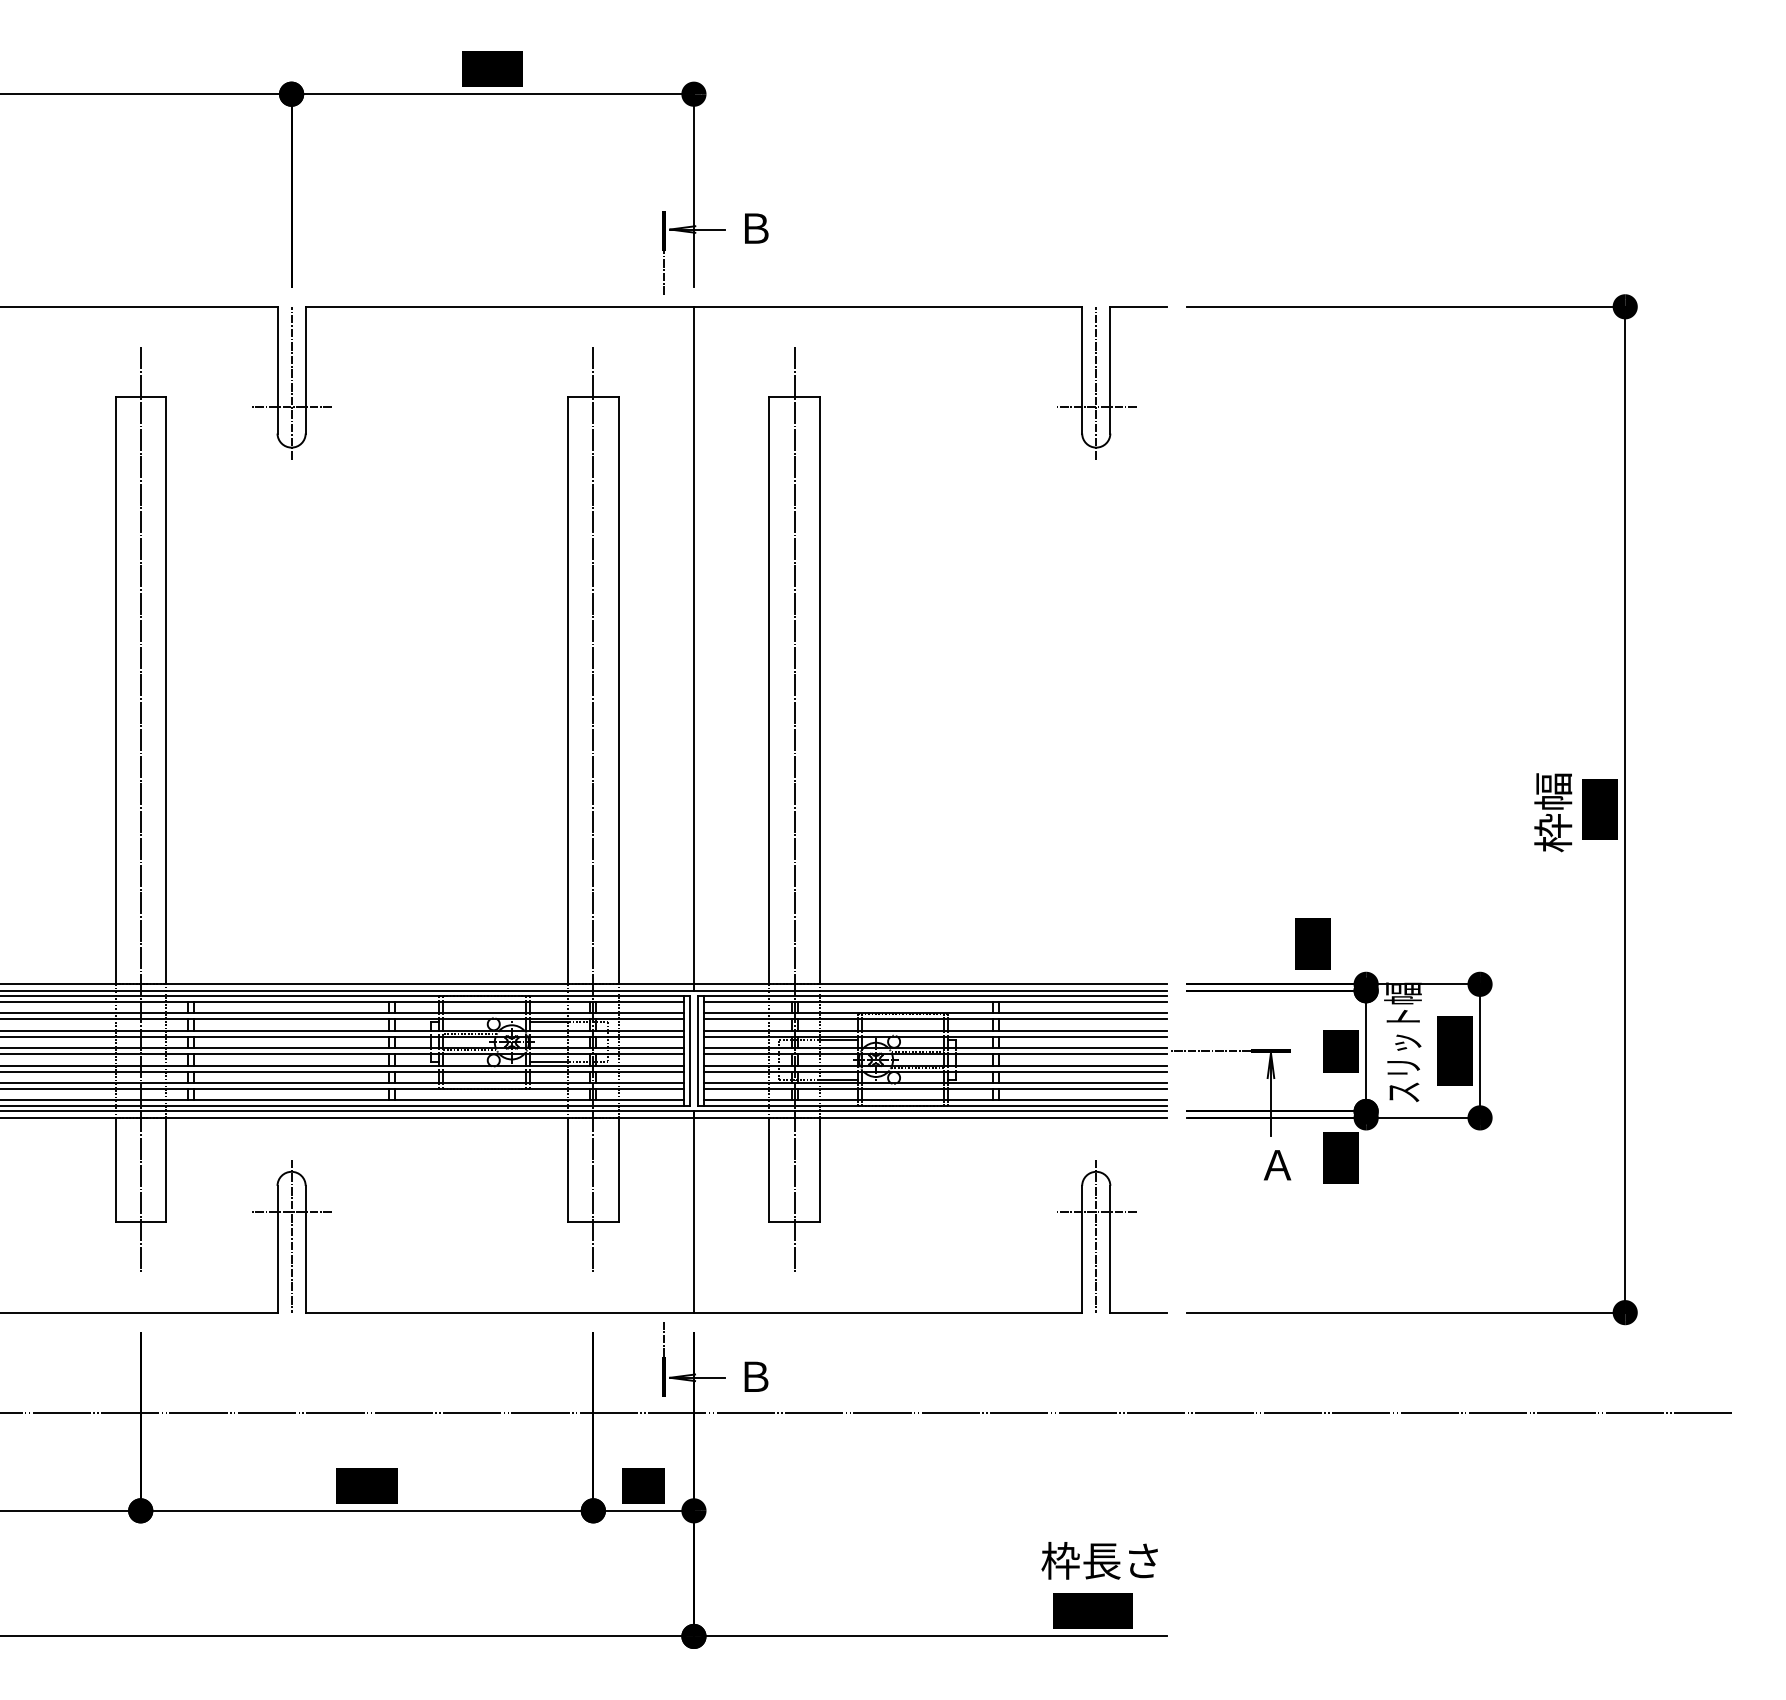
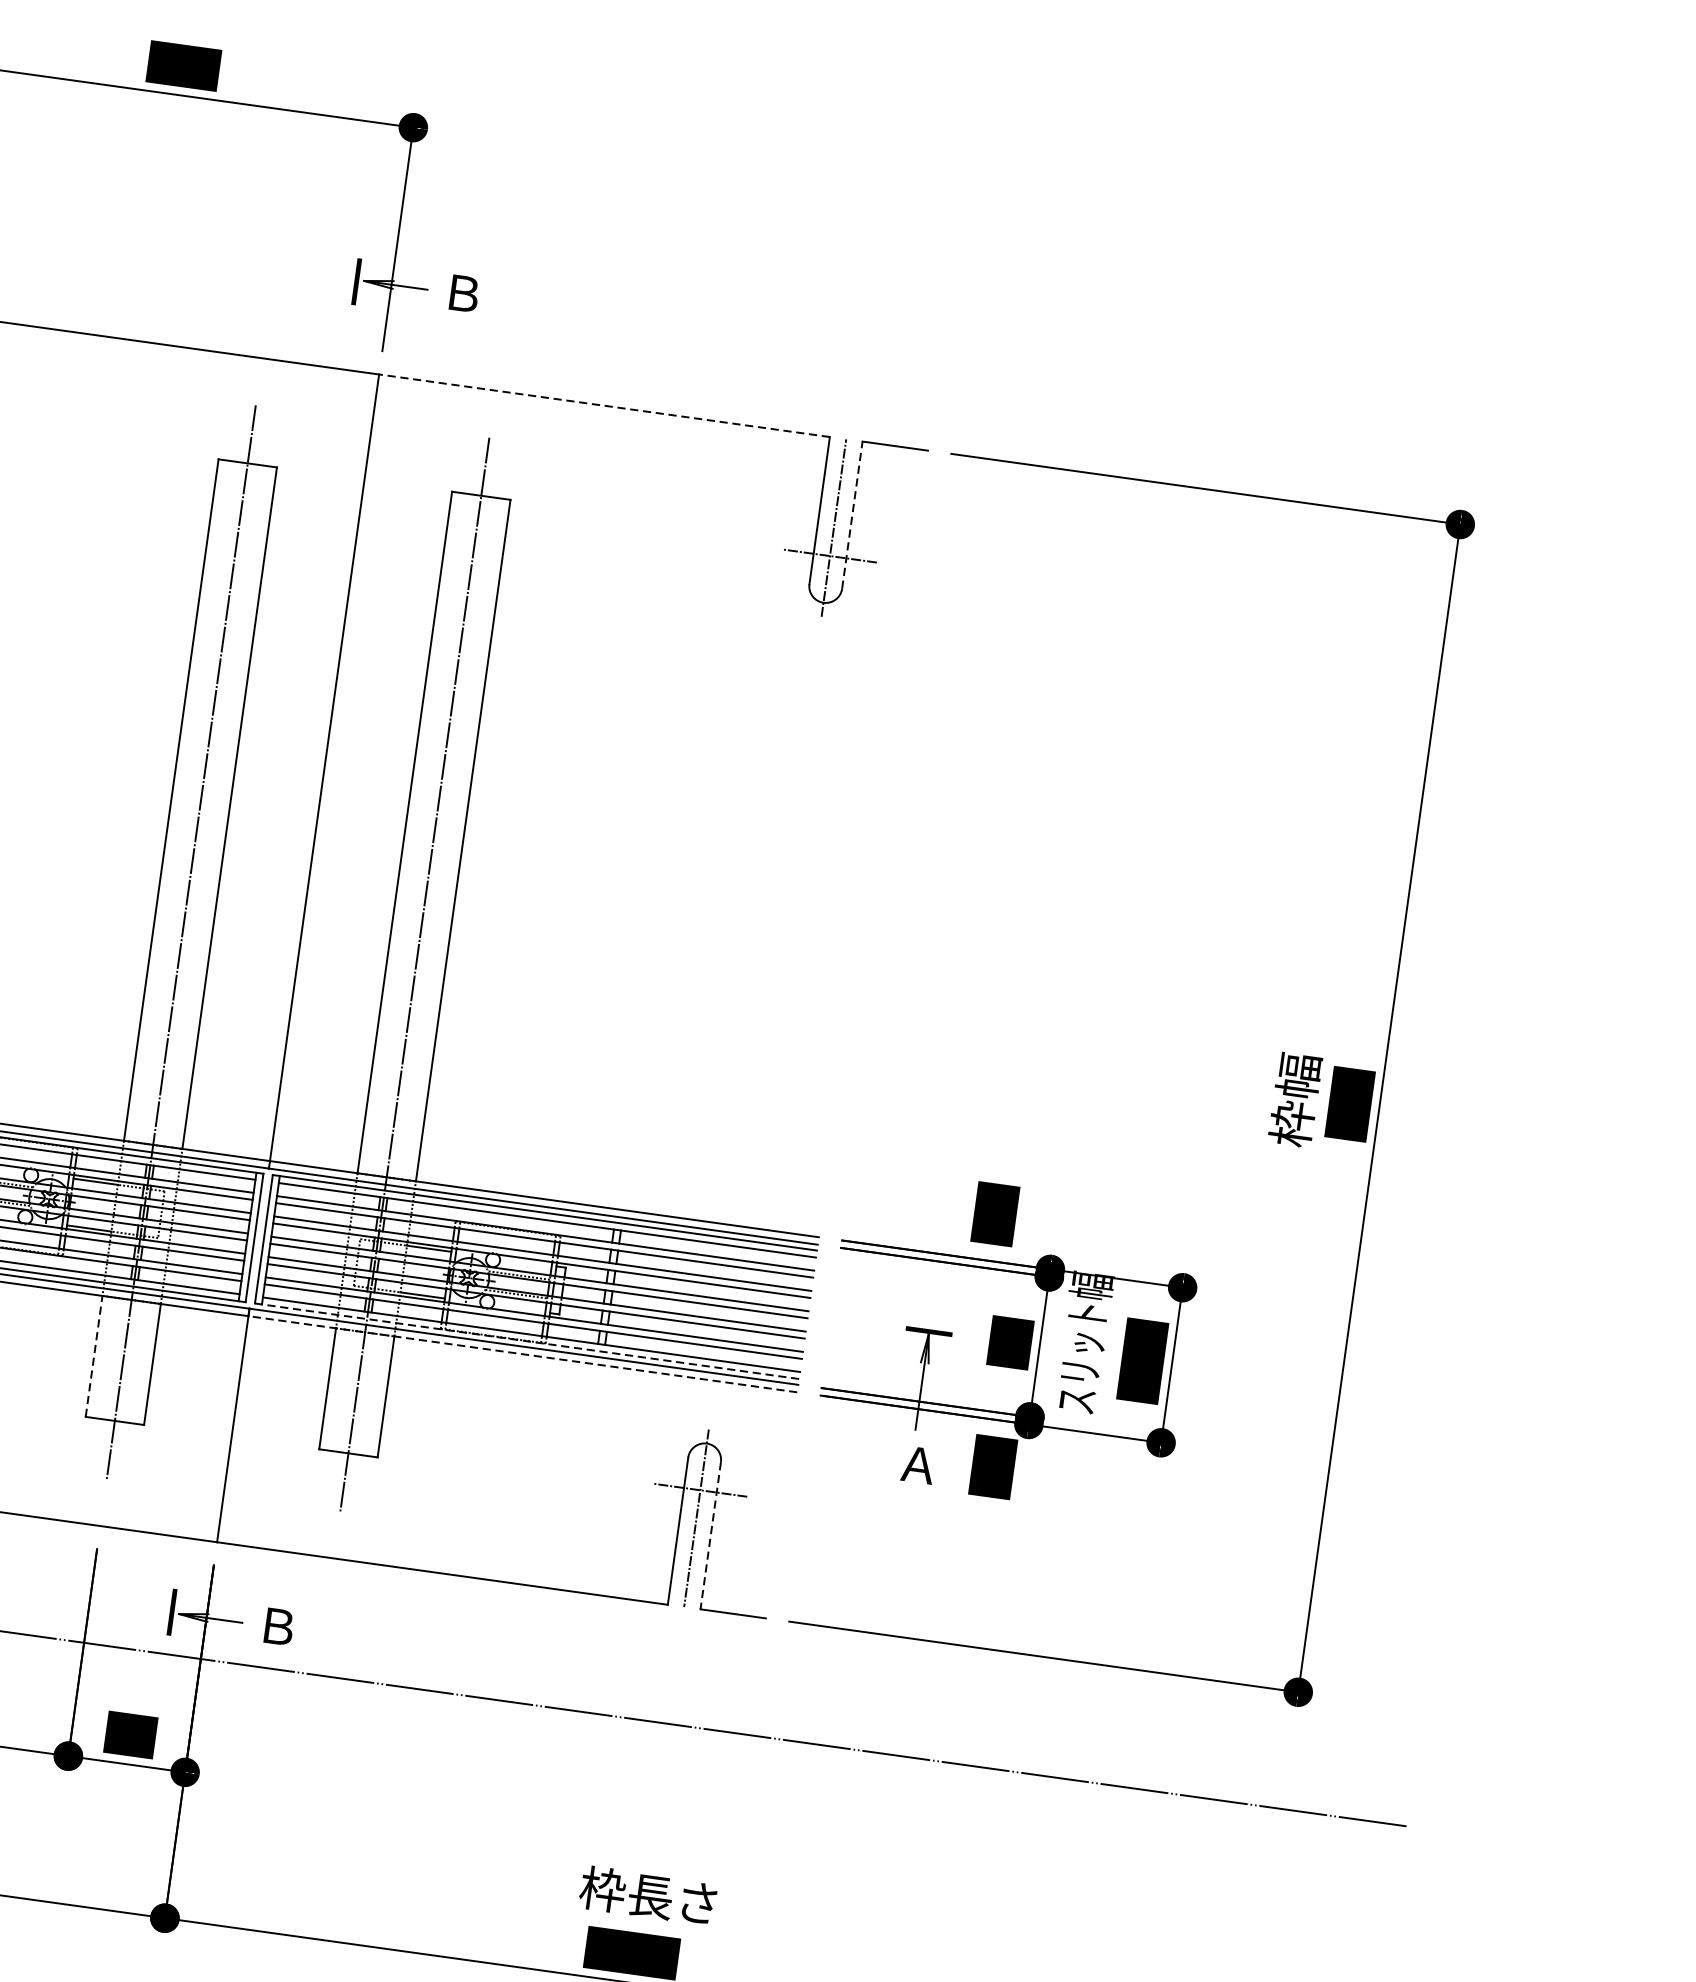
line: (664, 272) -> (350, 329), removed
line: (887, 306) -> (603, 405), solid -> dashed
line: (1110, 369) -> (852, 514), solid -> dashed
line: (1209, 1051) -> (857, 1322), removed
line: (931, 1106) -> (526, 1341), solid -> dashed
line: (929, 1117) -> (522, 1353), solid -> dashed
line: (568, 1169) -> (94, 1355), solid -> dashed
line: (1110, 1249) -> (710, 1536), solid -> dashed
line: (664, 1339) -> (178, 1568), removed

